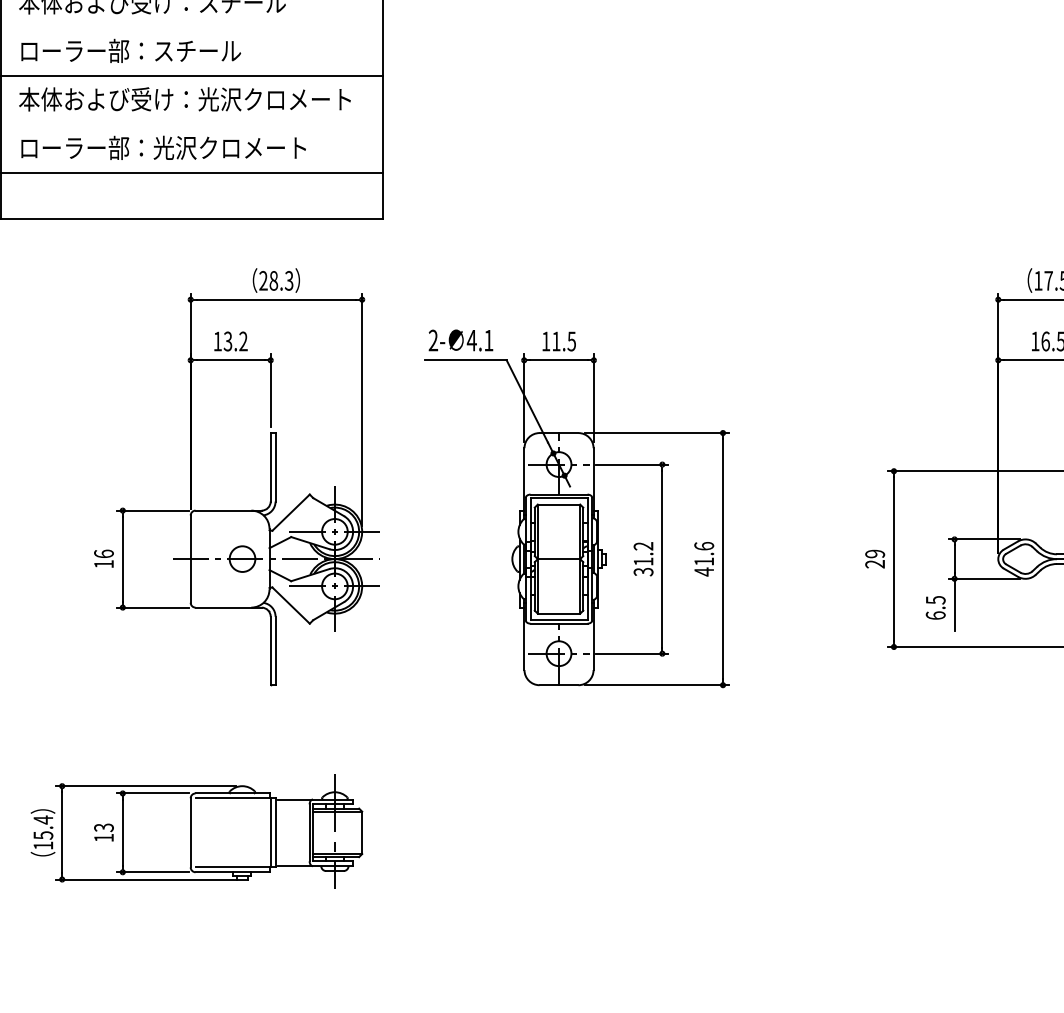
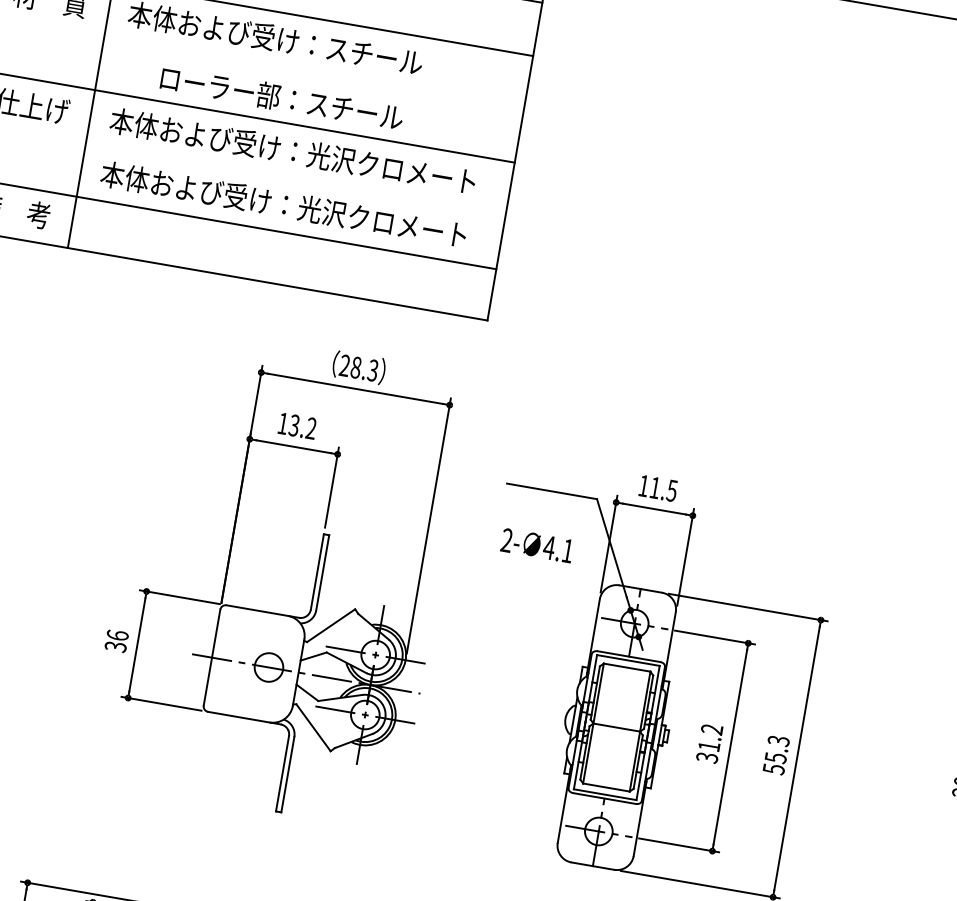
text: (131, 50) -> (282, 97), moved
text: (184, 147) -> (283, 204), ローラー部：光沢クロメート -> 本体および受け：光沢クロメート
text: (460, 340) -> (536, 545), moved
text: (704, 559) -> (776, 755), 41.6 -> 55.3
text: (103, 564) -> (115, 647), 16 -> 36

